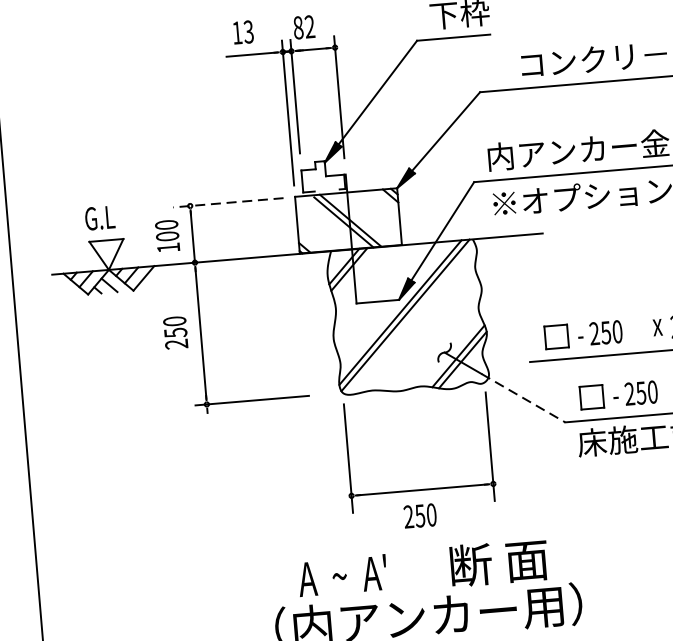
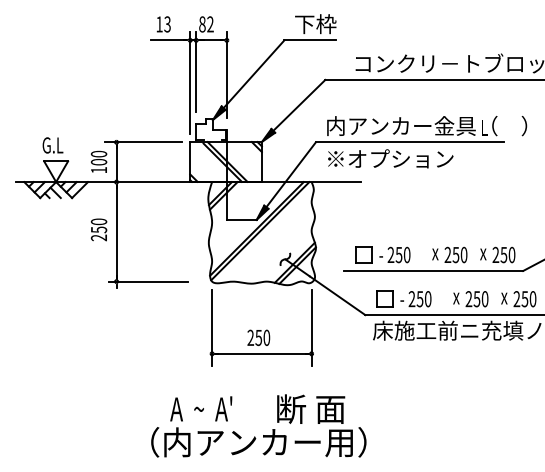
line: (228, 203) -> (143, 142), dashed -> solid
line: (523, 397) -> (337, 295), dashed -> solid
text: (419, 515) -> (258, 337), moved

